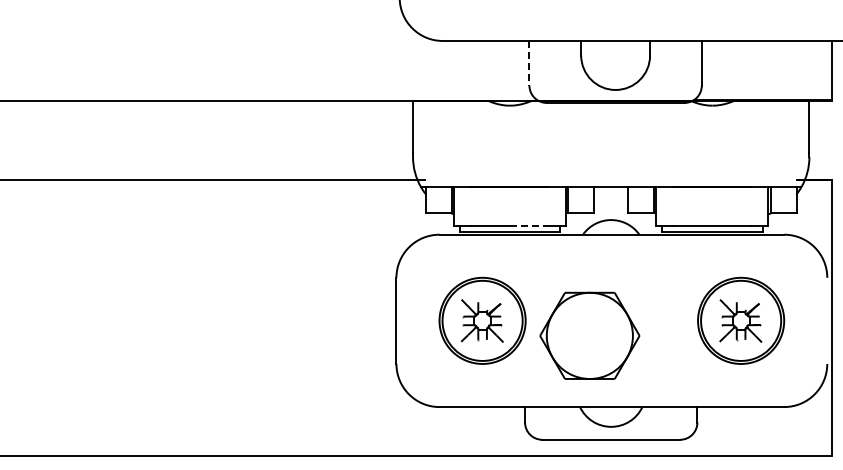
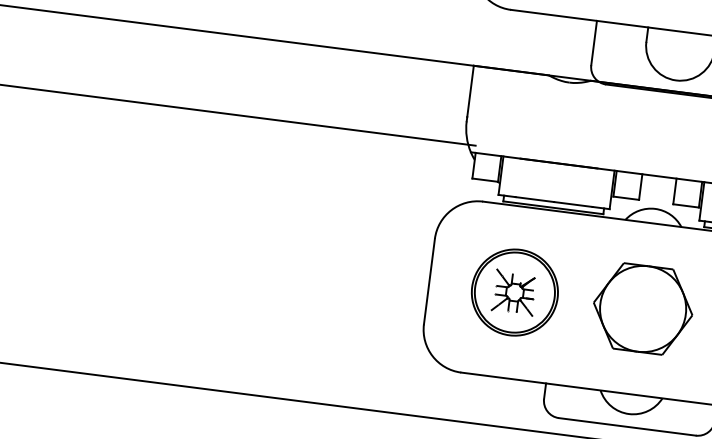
line: (529, 63) -> (594, 43), dashed -> solid
line: (529, 226) -> (573, 204), dashed -> solid
part: (589, 335) -> (642, 308), moved

